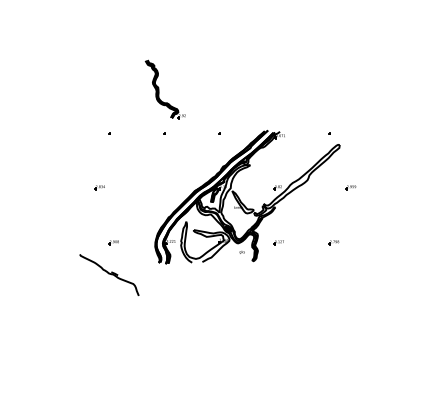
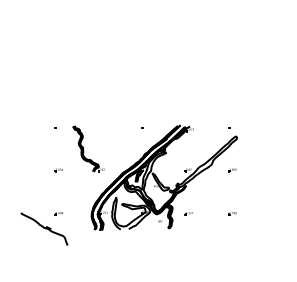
part: (164, 89) -> (87, 149), moved
part: (99, 187) -> (58, 170), moved
part: (350, 187) -> (232, 170), moved
part: (109, 274) -> (44, 228), moved

